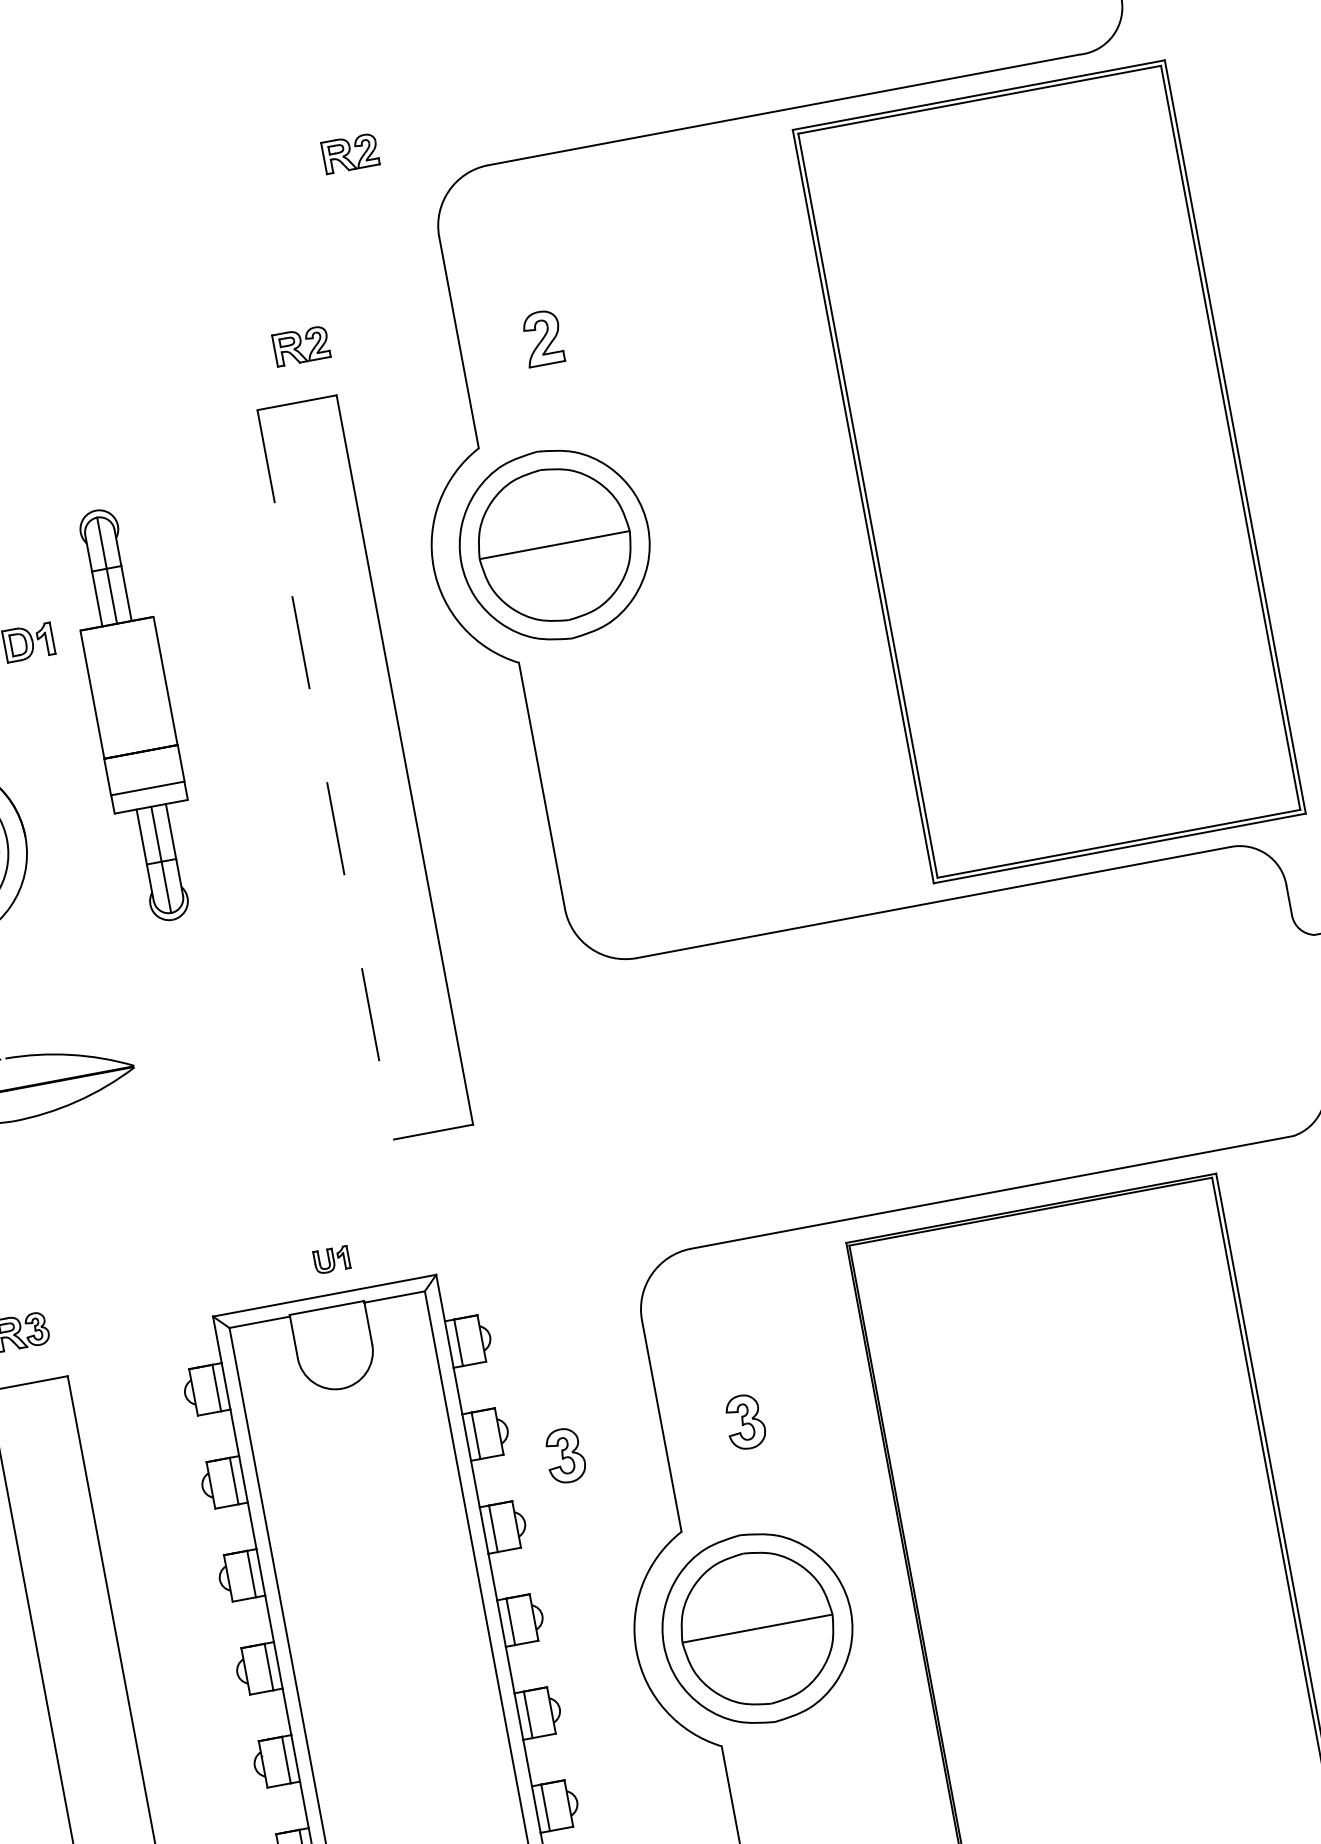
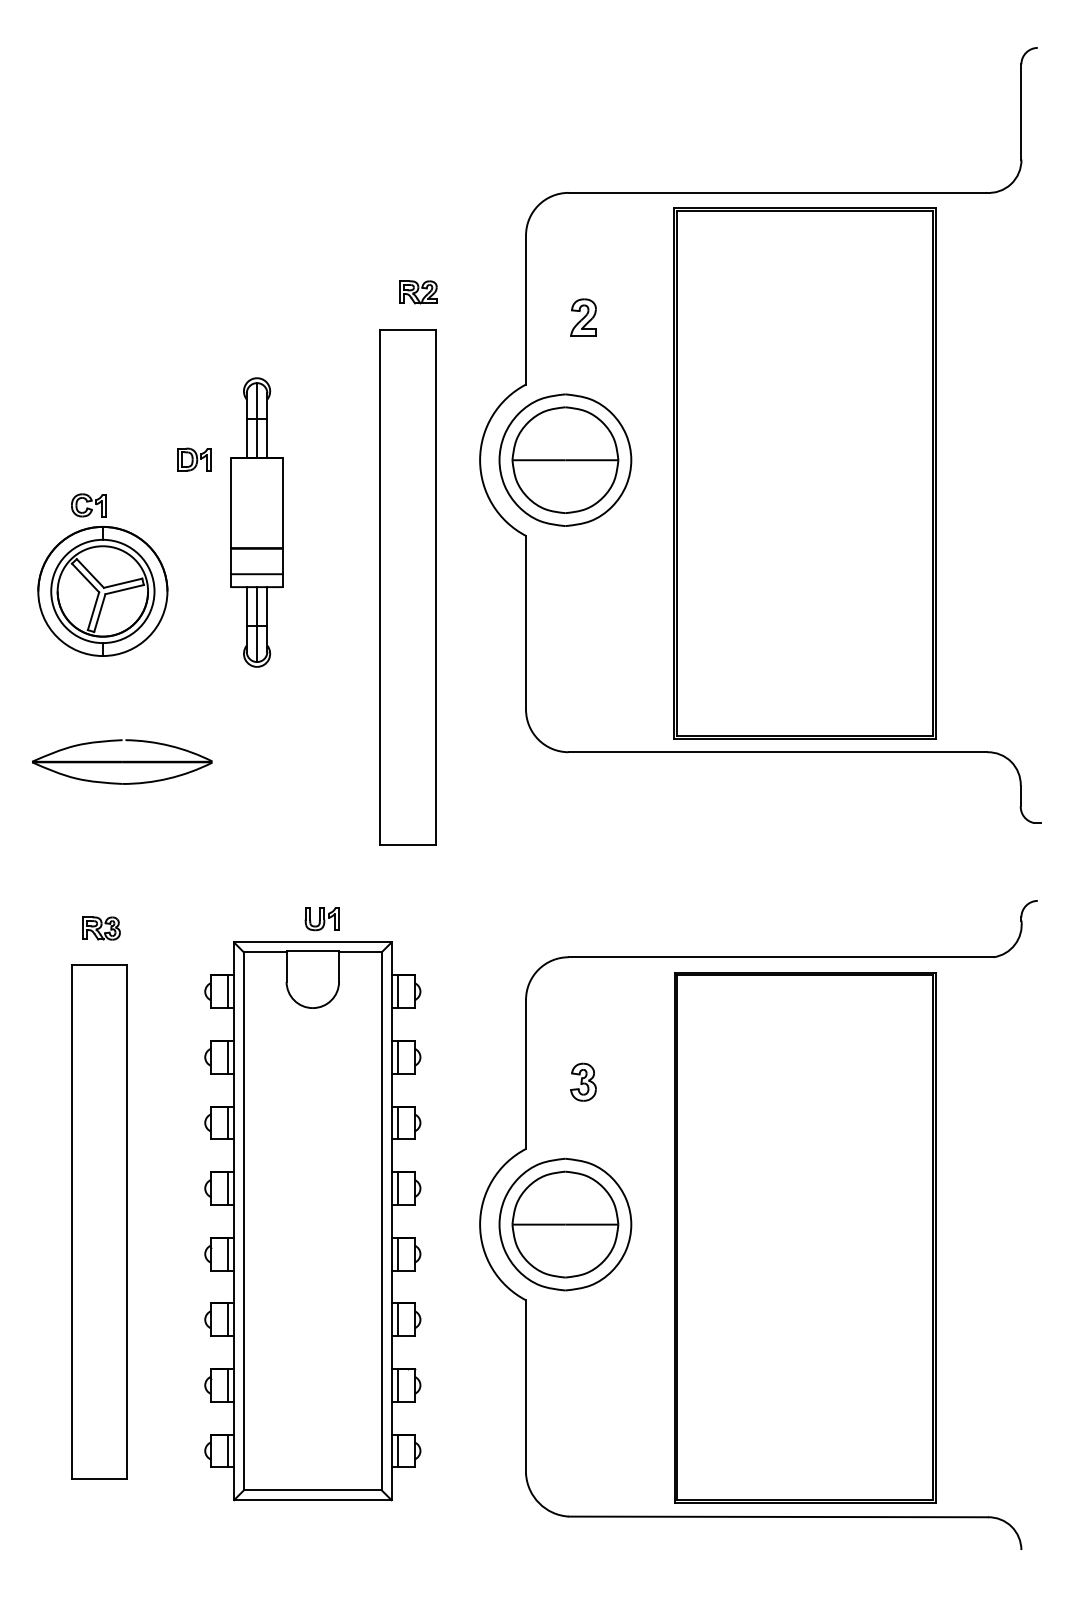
part: (351, 153) -> (476, 167), removed
part: (1048, 472) -> (804, 473), moved
line: (326, 775) -> (380, 588), dashed -> solid
part: (330, 1260) -> (321, 919), size x1.43
part: (565, 1454) -> (456, 1081), removed

